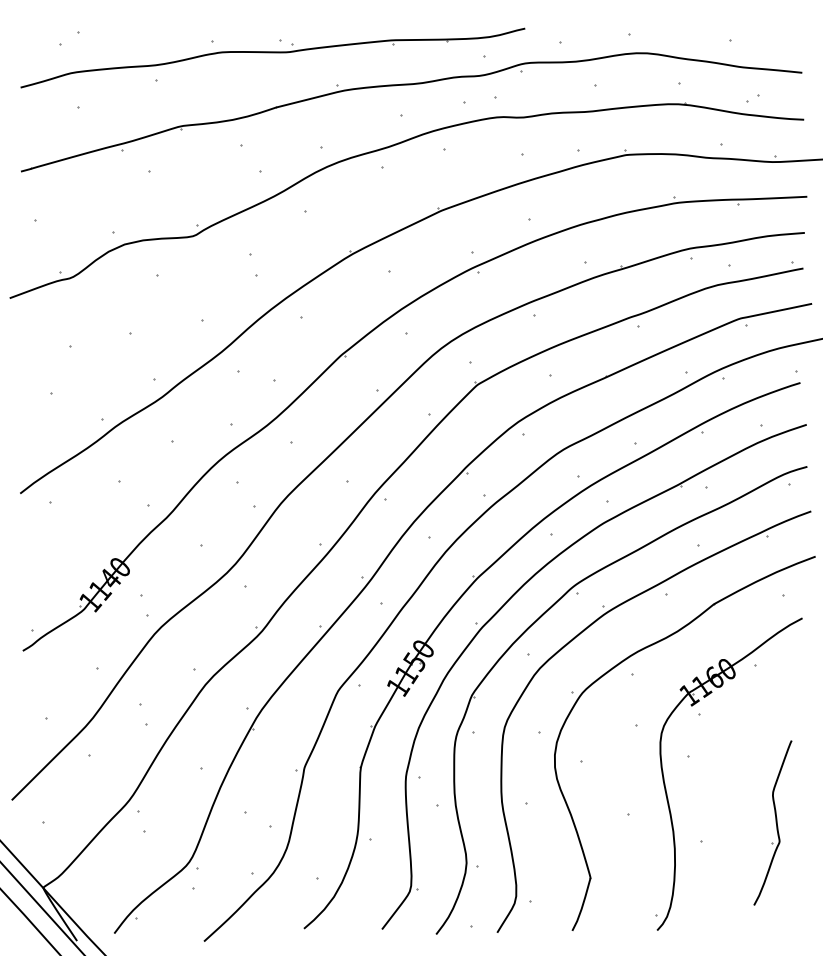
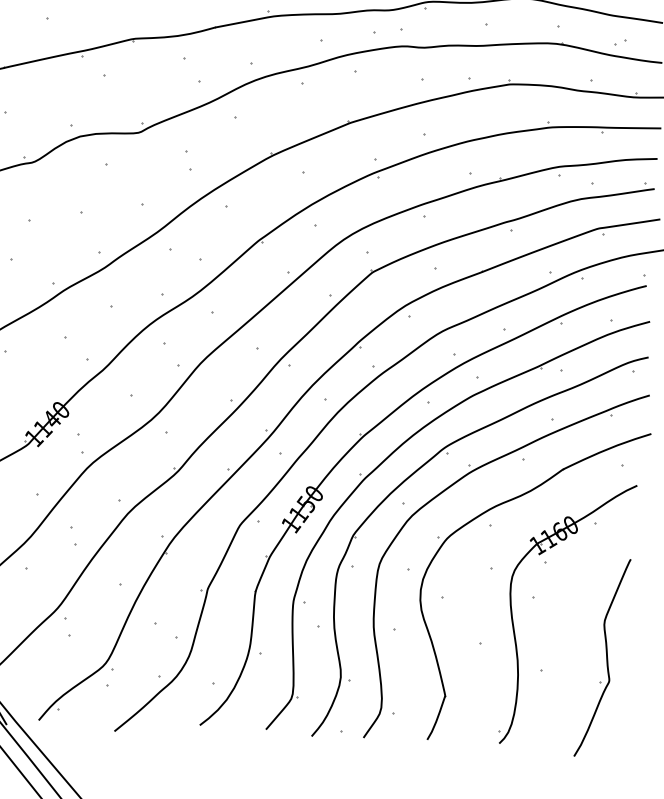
part: (772, 822) -> (602, 657), size x1.43

